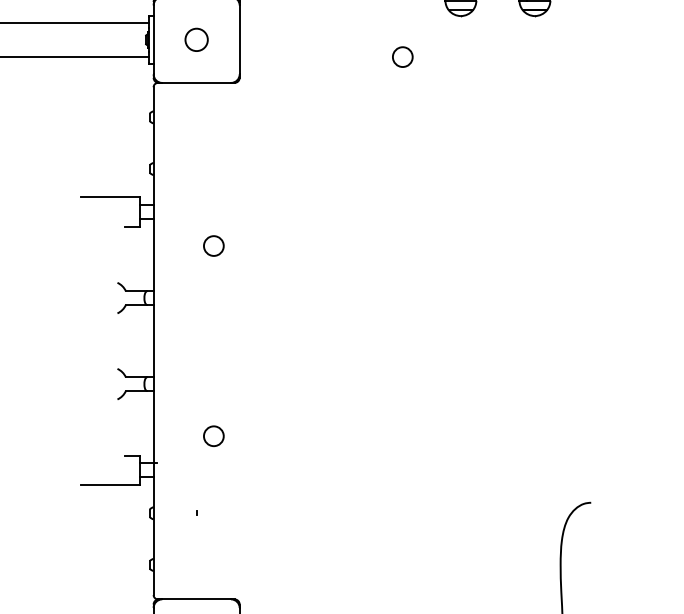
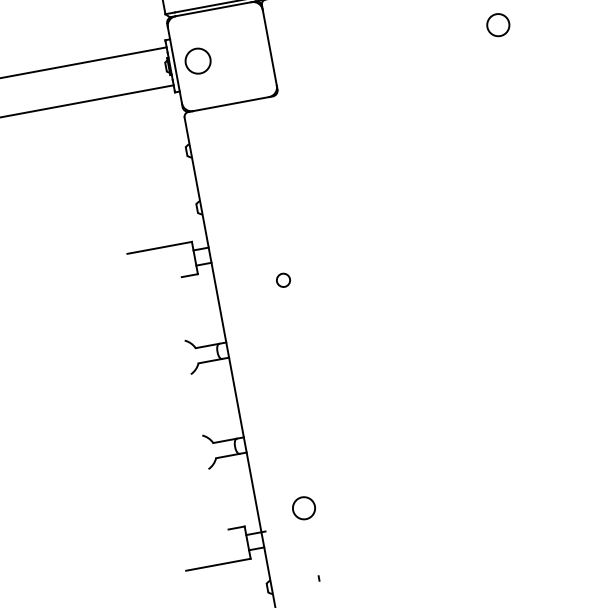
circle: (196, 39) -> (197, 60), moved
circle: (402, 56) -> (497, 24), moved
circle: (213, 245) -> (282, 279), size x0.6
circle: (213, 435) -> (303, 507), moved

